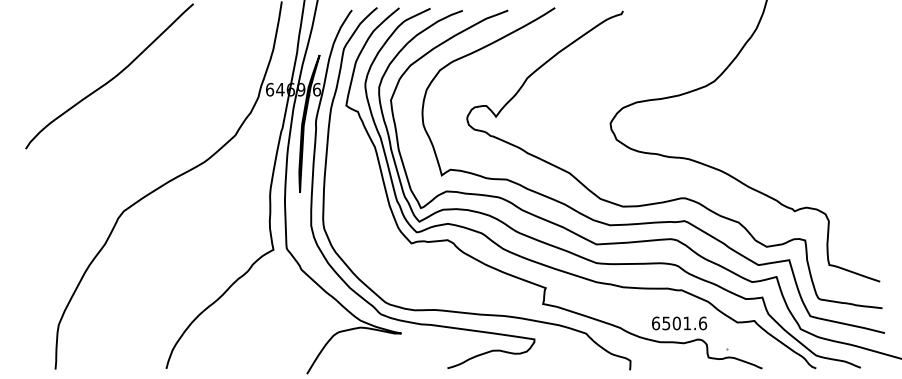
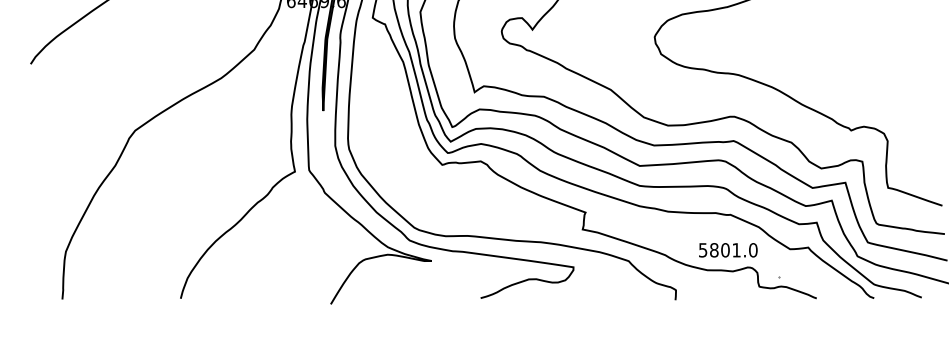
text: (679, 323) -> (728, 250), 6501.6 -> 5801.0

